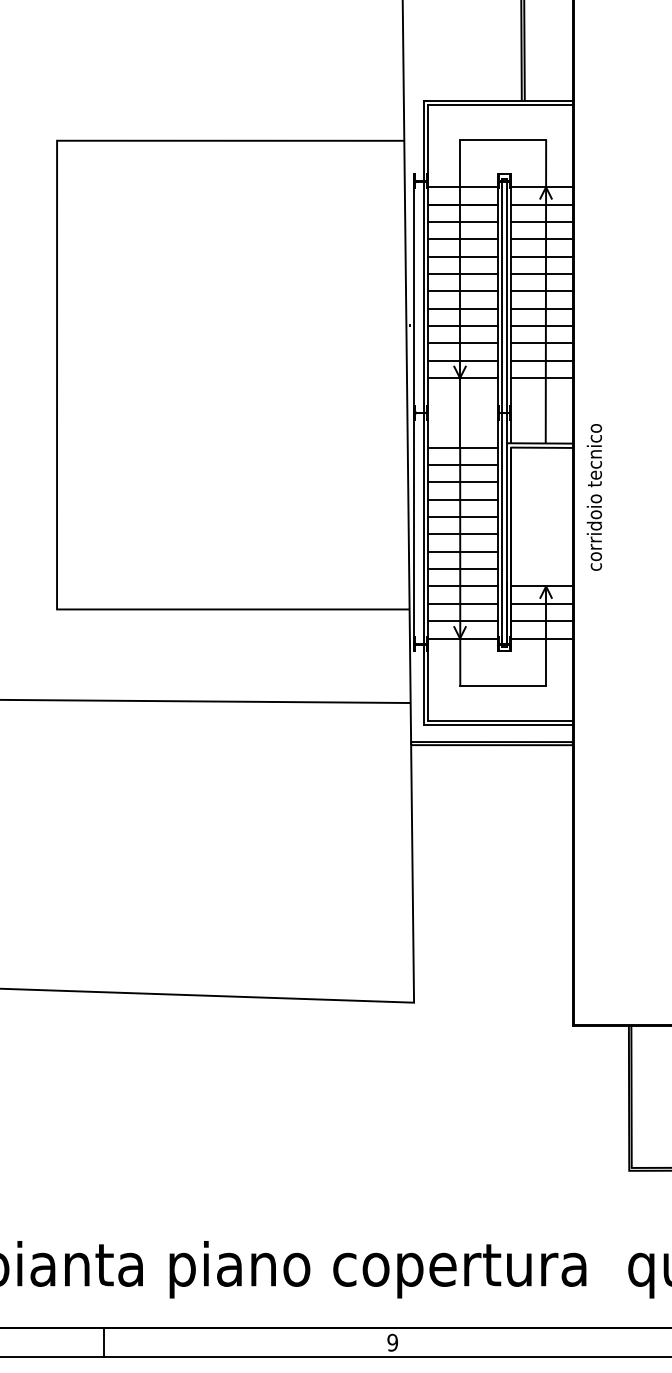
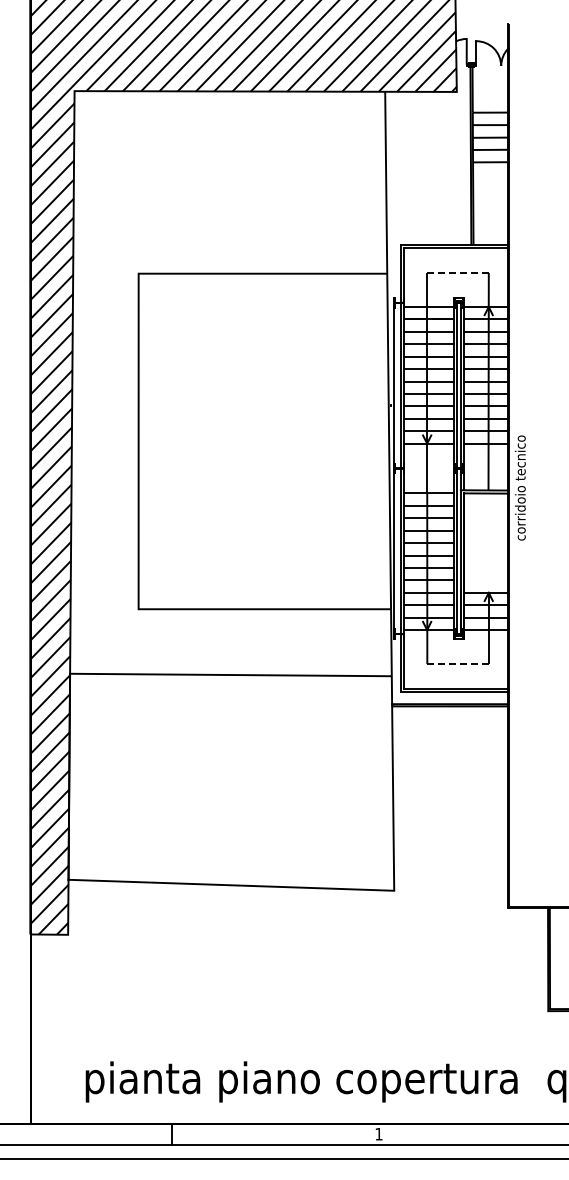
line: (503, 139) -> (458, 272), solid -> dashed
text: (594, 496) -> (520, 487), moved
line: (503, 686) -> (458, 664), solid -> dashed
text: (392, 1341) -> (378, 1133), 9 -> 1

